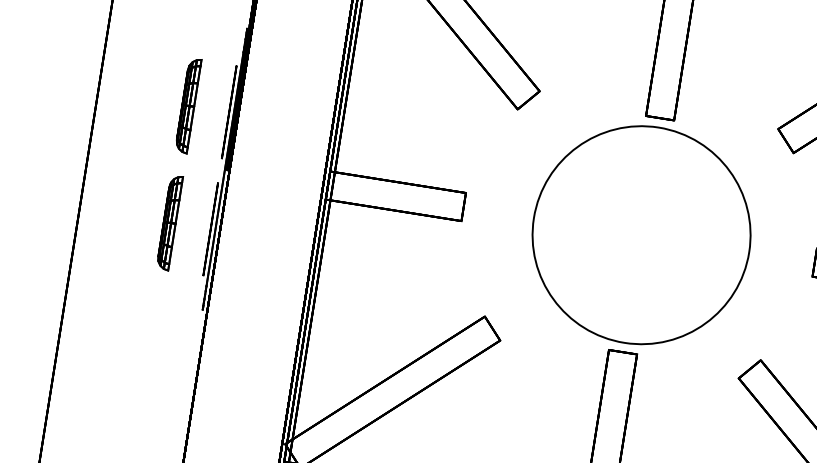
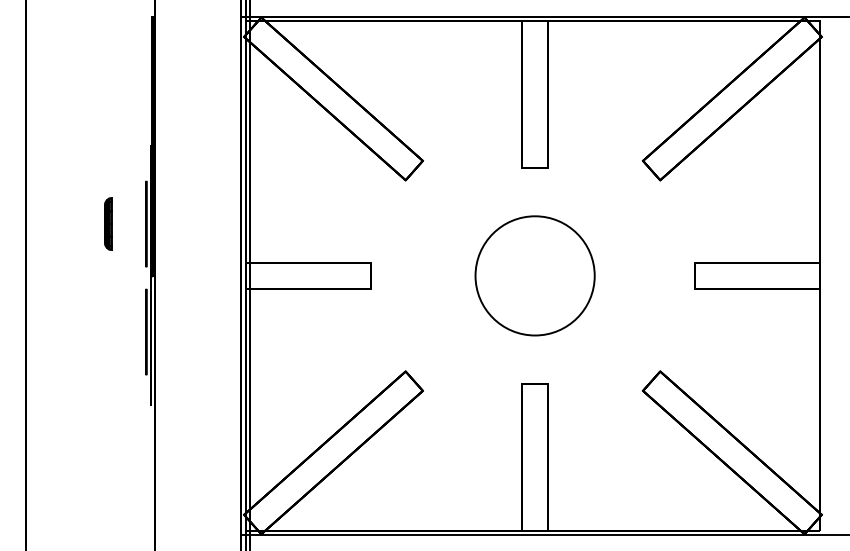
part: (188, 105) -> (108, 223), size x0.6
part: (169, 222) -> (108, 331), removed
circle: (640, 234) -> (534, 275), size x0.6

